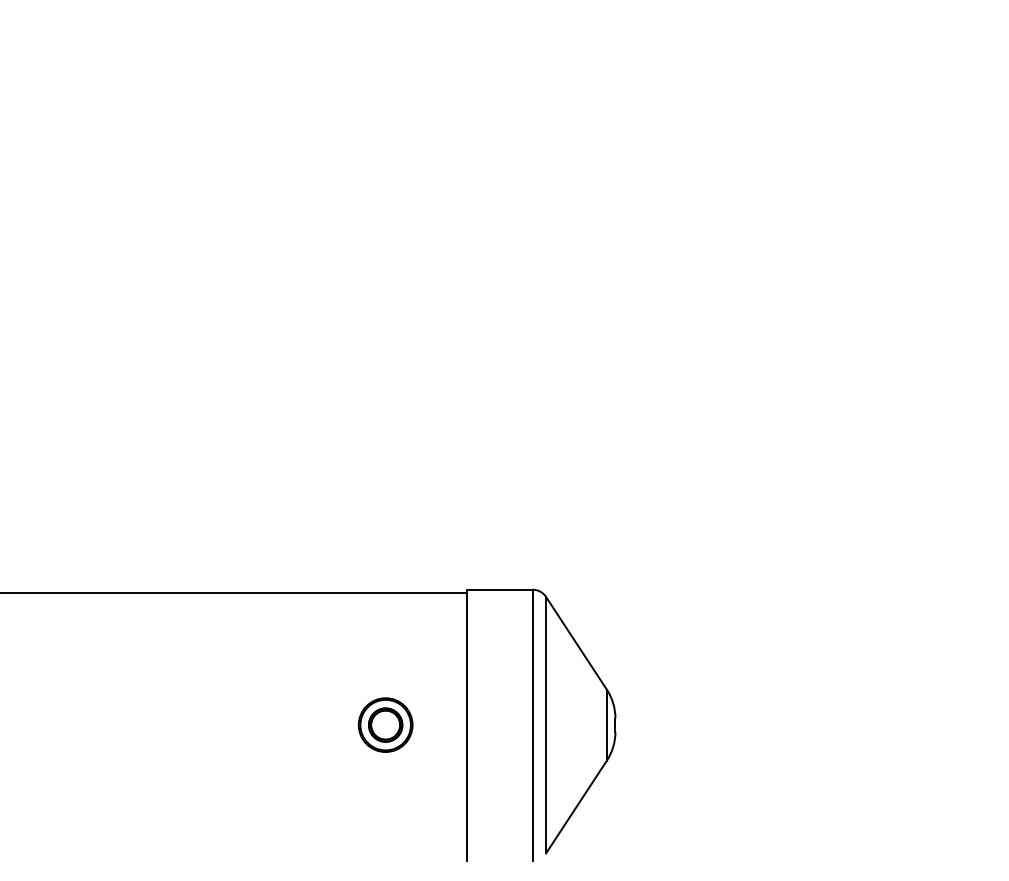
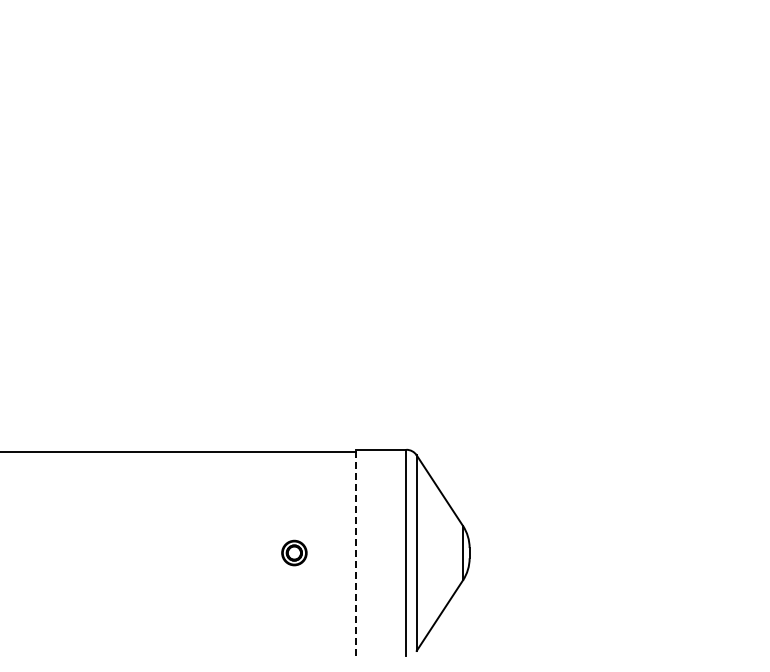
part: (385, 724) -> (294, 552), size x0.6
line: (467, 724) -> (356, 552), solid -> dashed

